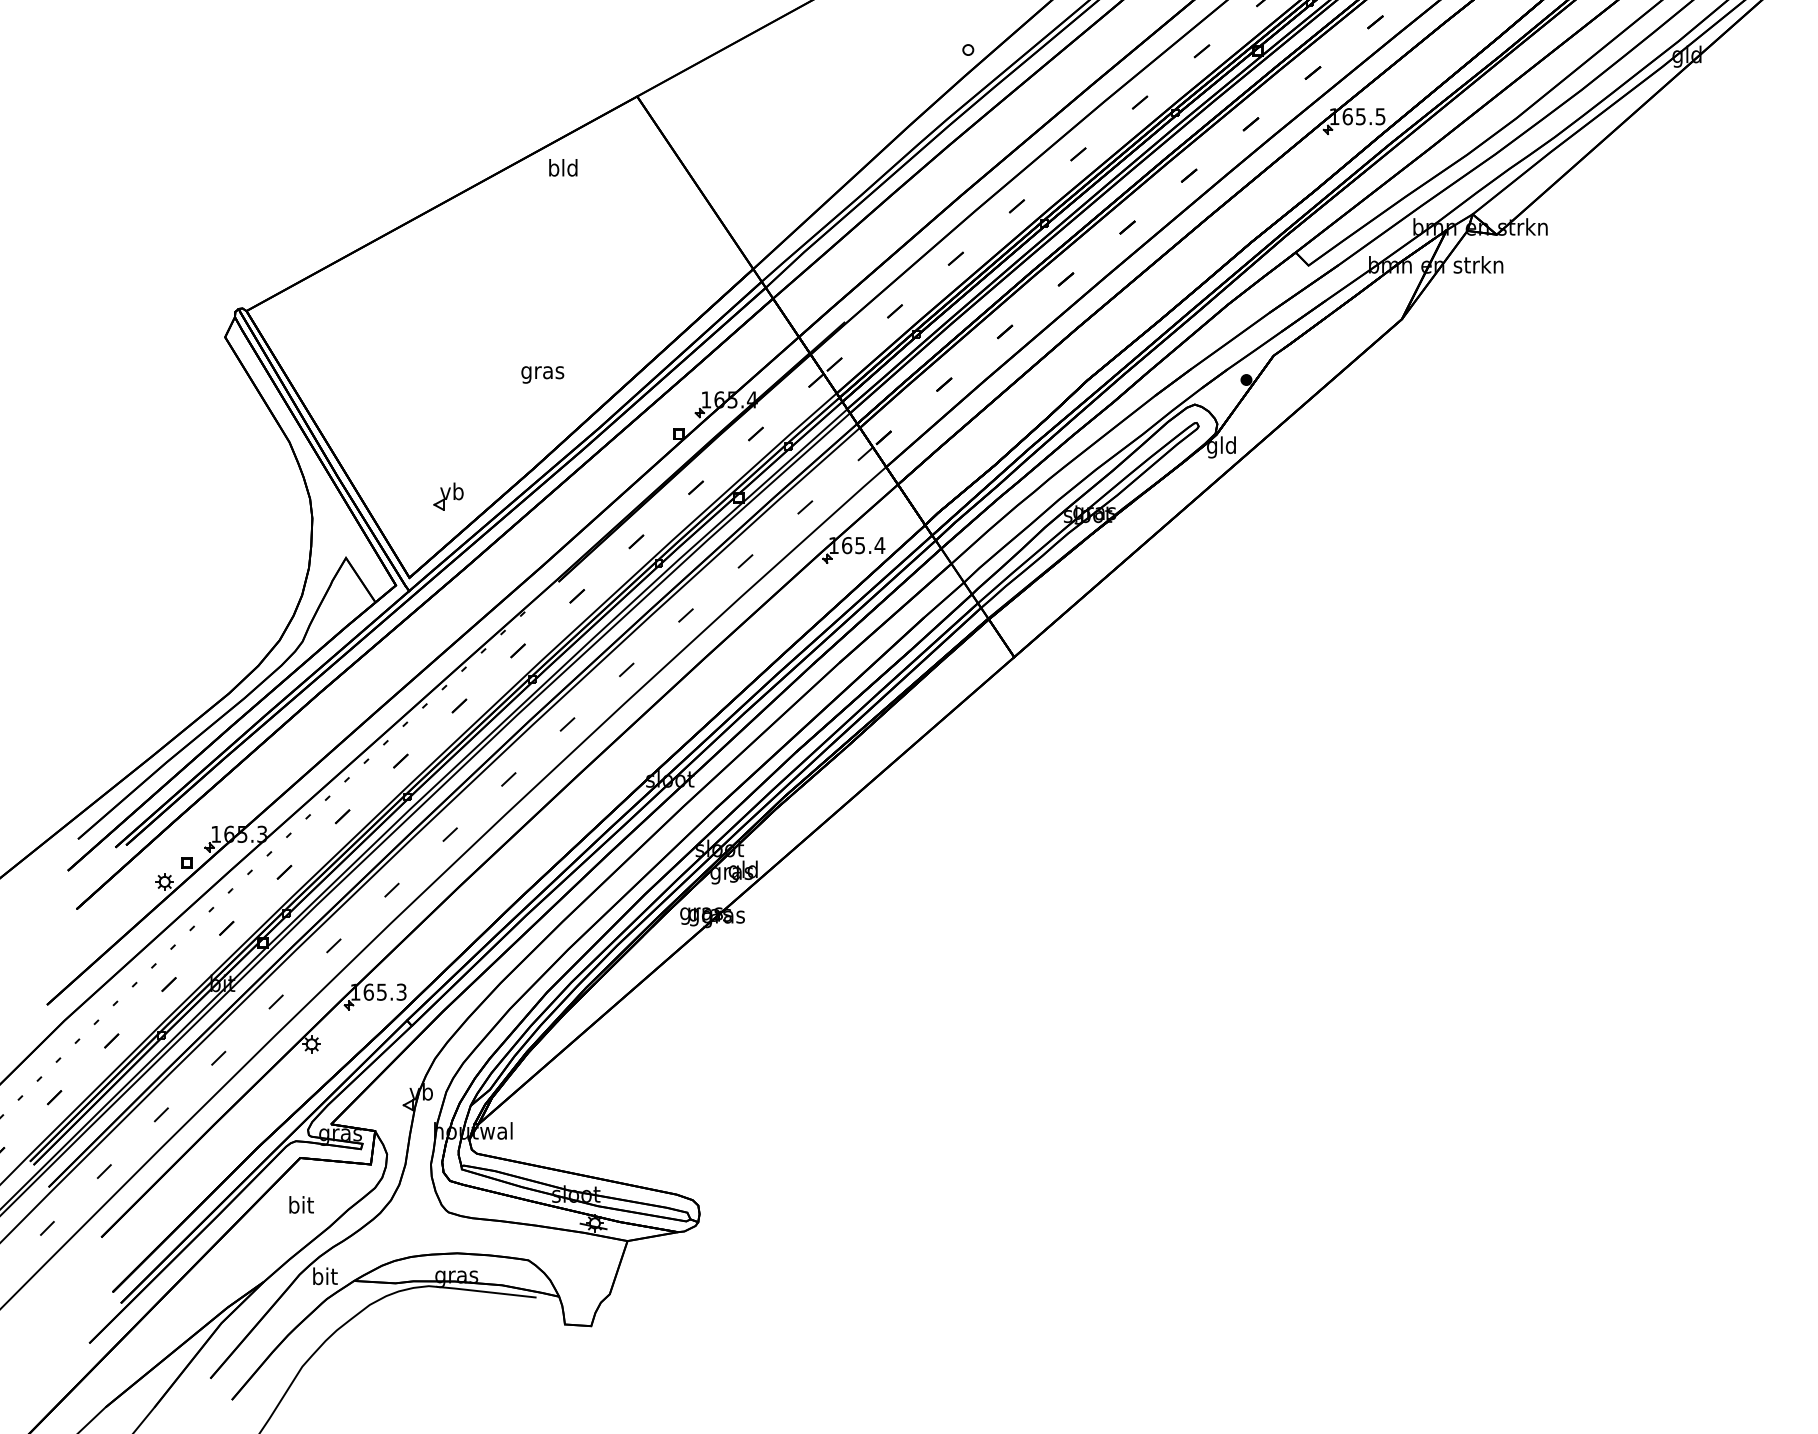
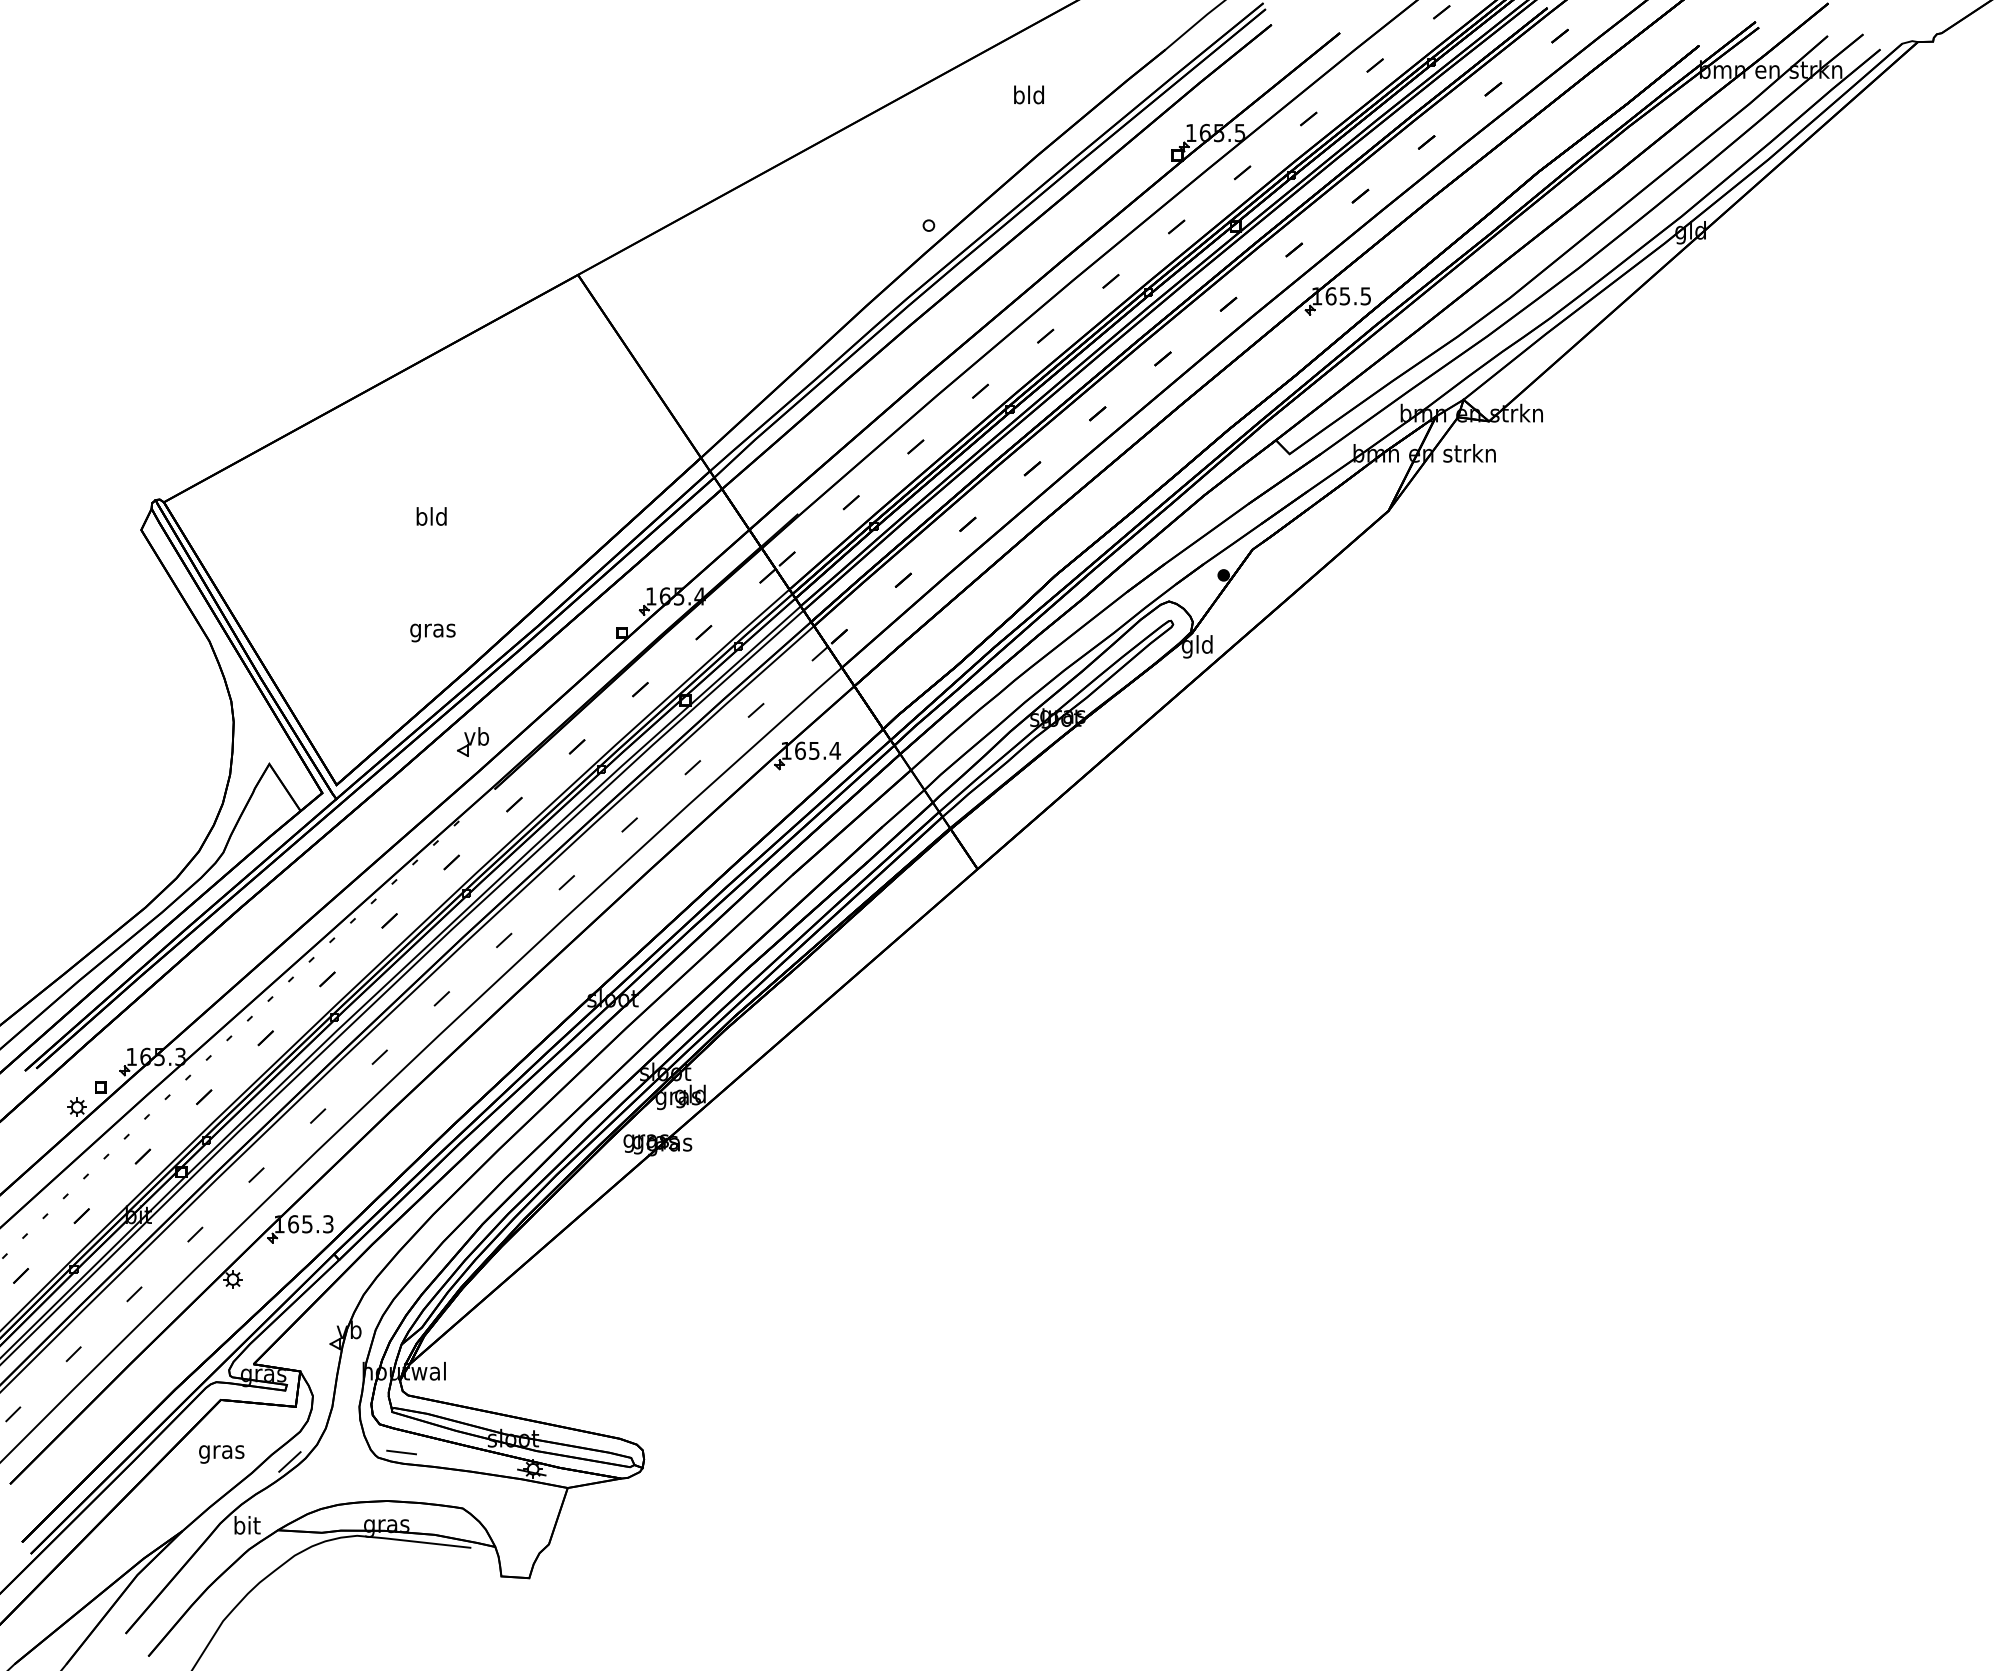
text: (563, 167) -> (431, 516), moved
text: (542, 374) -> (432, 632), moved
part: (448, 496) -> (472, 741), moved
text: (300, 1206) -> (221, 1451), bit -> gras
line: (470, 1207) -> (401, 1452), added
line: (365, 1216) -> (289, 1461), added

